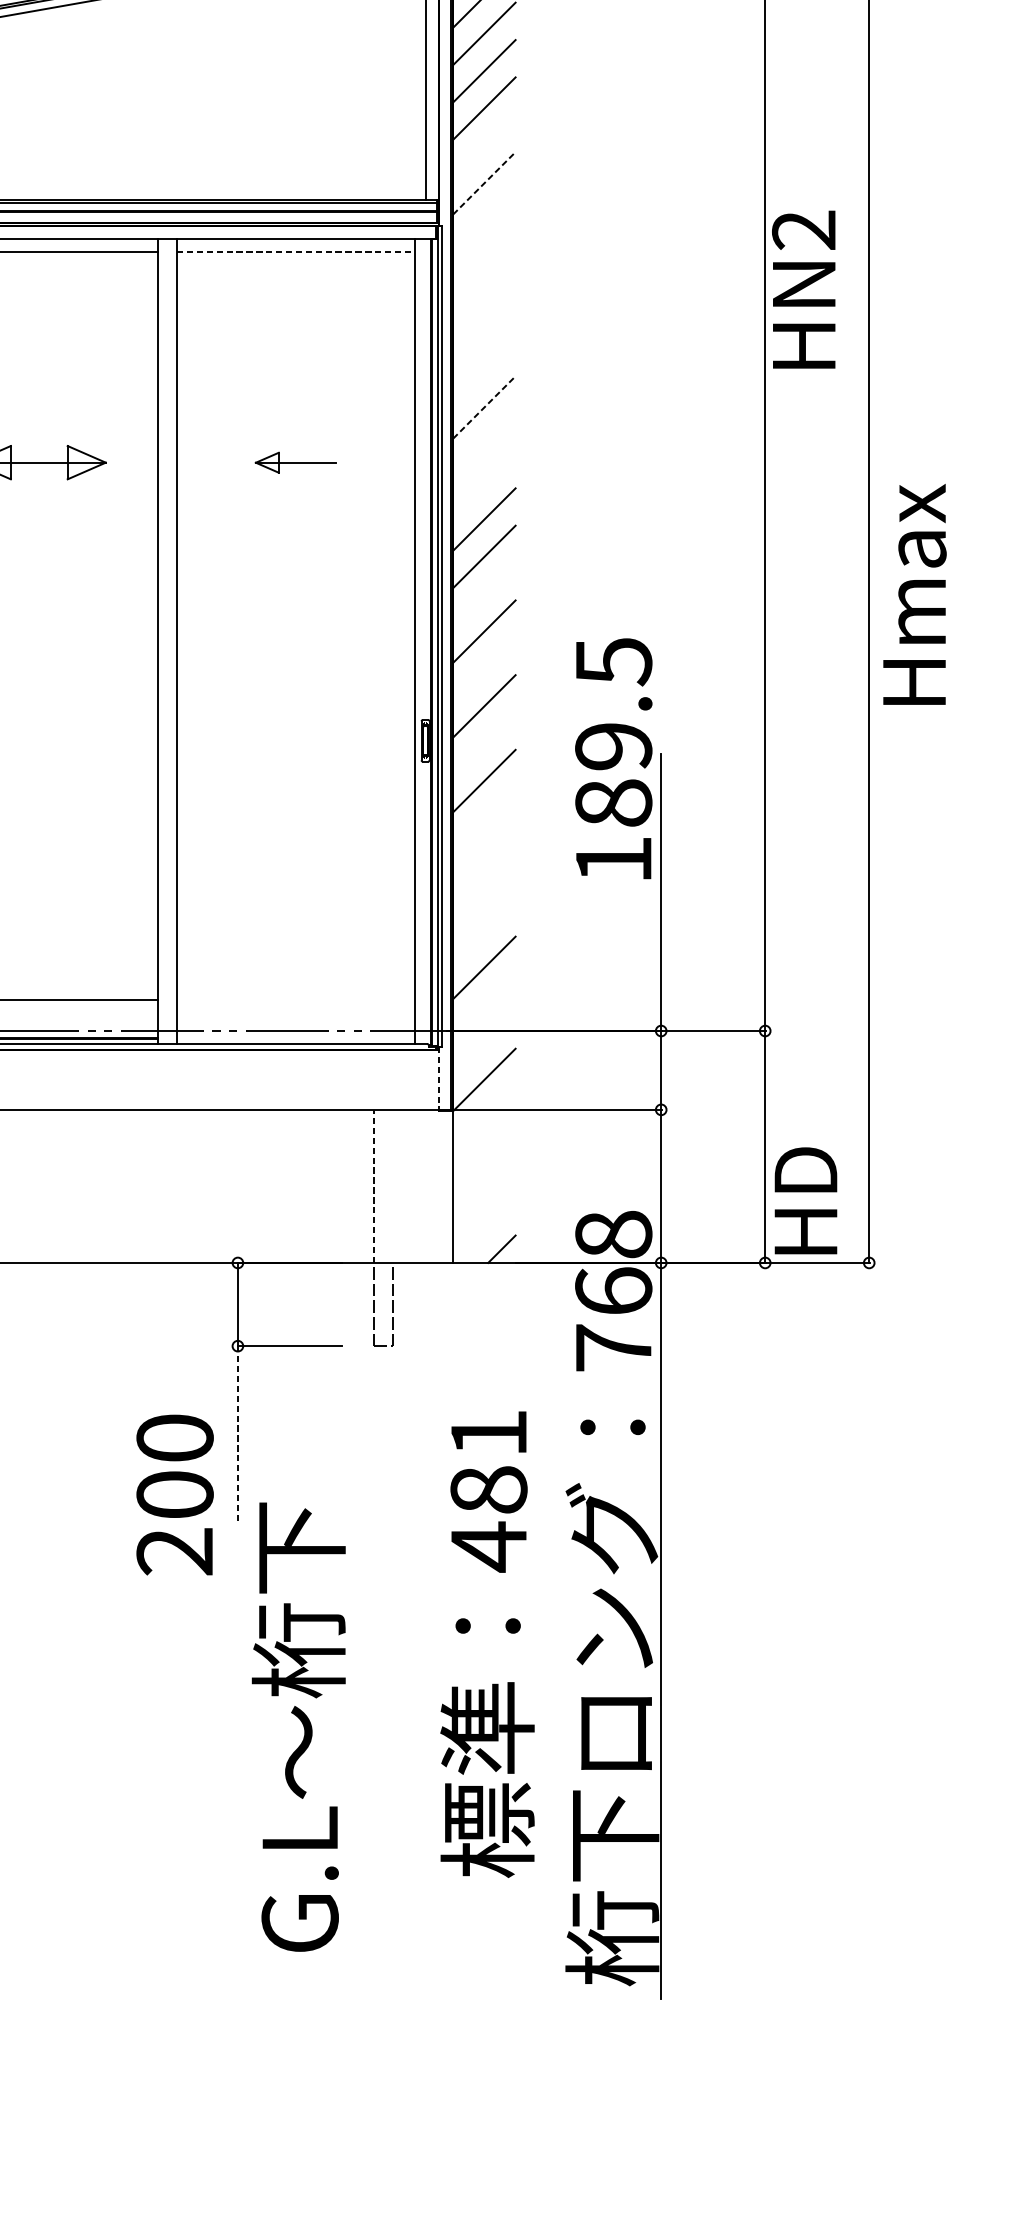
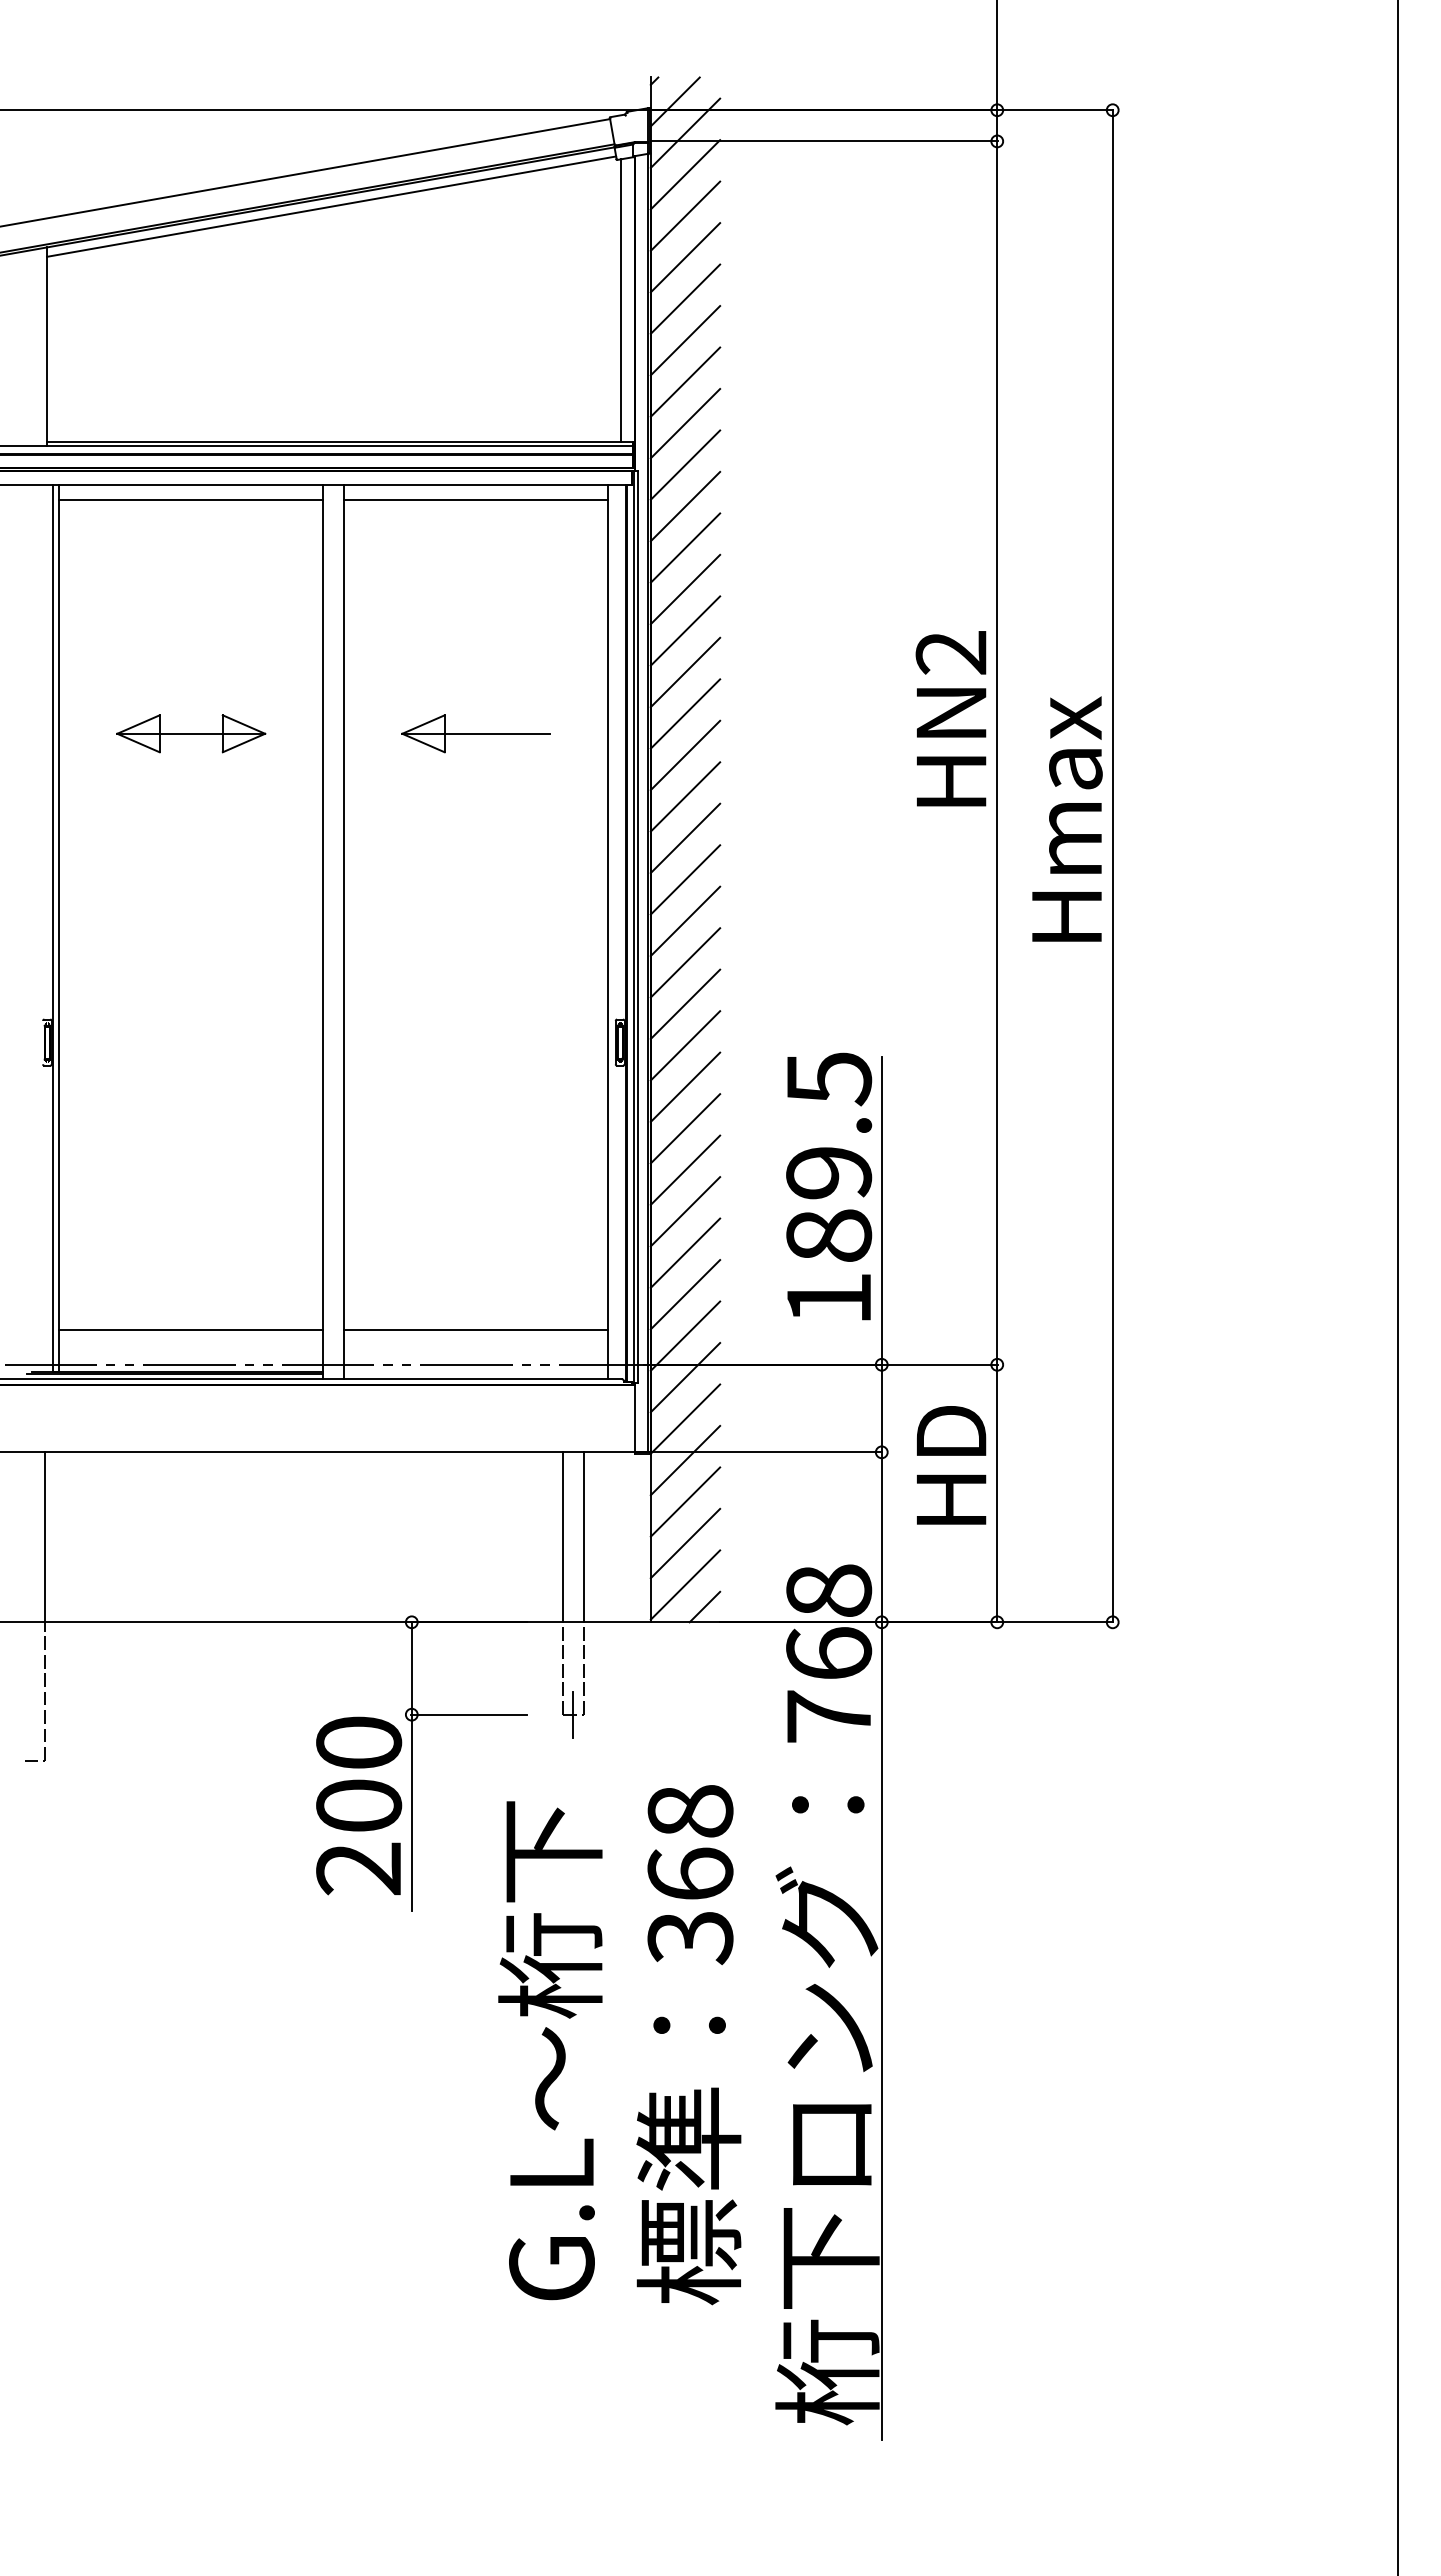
line: (484, 145) -> (685, 381), added
line: (484, 183) -> (685, 423), dashed -> solid
line: (484, 220) -> (685, 464), added
line: (296, 251) -> (476, 499), dashed -> solid
line: (484, 257) -> (685, 506), added
text: (803, 289) -> (950, 718), moved
line: (484, 294) -> (685, 547), added
line: (484, 332) -> (685, 589), added
line: (484, 369) -> (685, 630), added
line: (484, 407) -> (685, 672), dashed -> solid
line: (484, 444) -> (685, 713), added
part: (295, 462) -> (475, 733), size x1.67
line: (484, 482) -> (685, 755), added
line: (484, 593) -> (685, 879), added
text: (914, 593) -> (1067, 818), moved
line: (484, 668) -> (685, 962), added
line: (484, 743) -> (685, 1045), added
text: (614, 758) -> (829, 1186), moved
line: (484, 818) -> (685, 1128), added
line: (484, 855) -> (685, 1169), added
line: (484, 892) -> (685, 1211), added
line: (484, 929) -> (685, 1252), added
line: (296, 999) -> (476, 1329), added
line: (484, 1004) -> (685, 1335), added
line: (484, 1042) -> (685, 1377), added
line: (438, 1078) -> (634, 1417), dashed -> solid
line: (484, 1117) -> (685, 1460), added
line: (484, 1154) -> (685, 1501), added
line: (374, 1186) -> (563, 1537), dashed -> solid
line: (392, 1186) -> (583, 1537), added
line: (484, 1191) -> (685, 1543), added
text: (805, 1200) -> (951, 1465), moved
line: (484, 1228) -> (685, 1584), added
line: (383, 1346) -> (573, 1714), added
line: (237, 1435) -> (411, 1813), dashed -> solid
text: (488, 1491) -> (690, 1875), 481 -> 368
text: (175, 1494) -> (359, 1805), moved
text: (298, 1726) -> (550, 2050), moved

